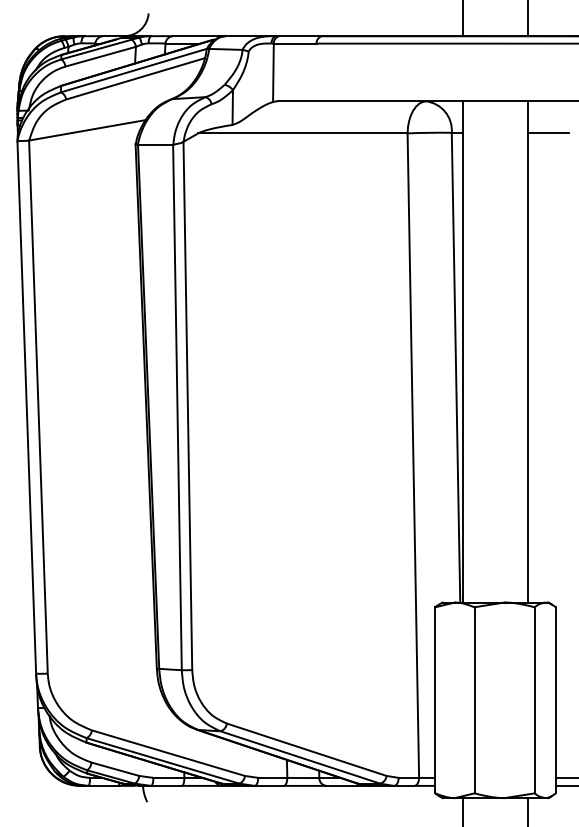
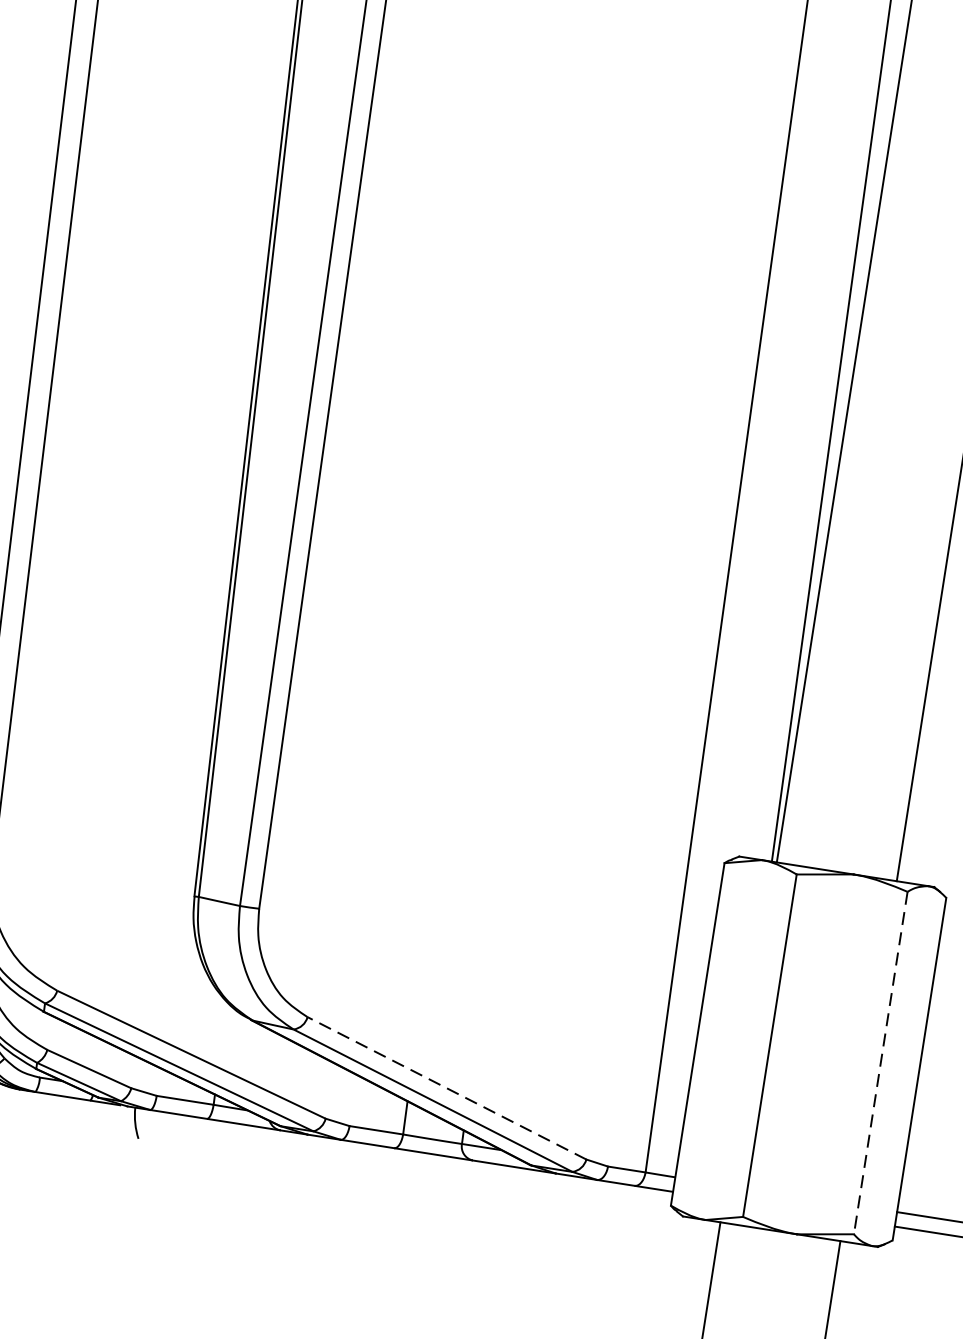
line: (534, 700) -> (880, 1063), solid -> dashed
line: (306, 749) -> (446, 1087), solid -> dashed

